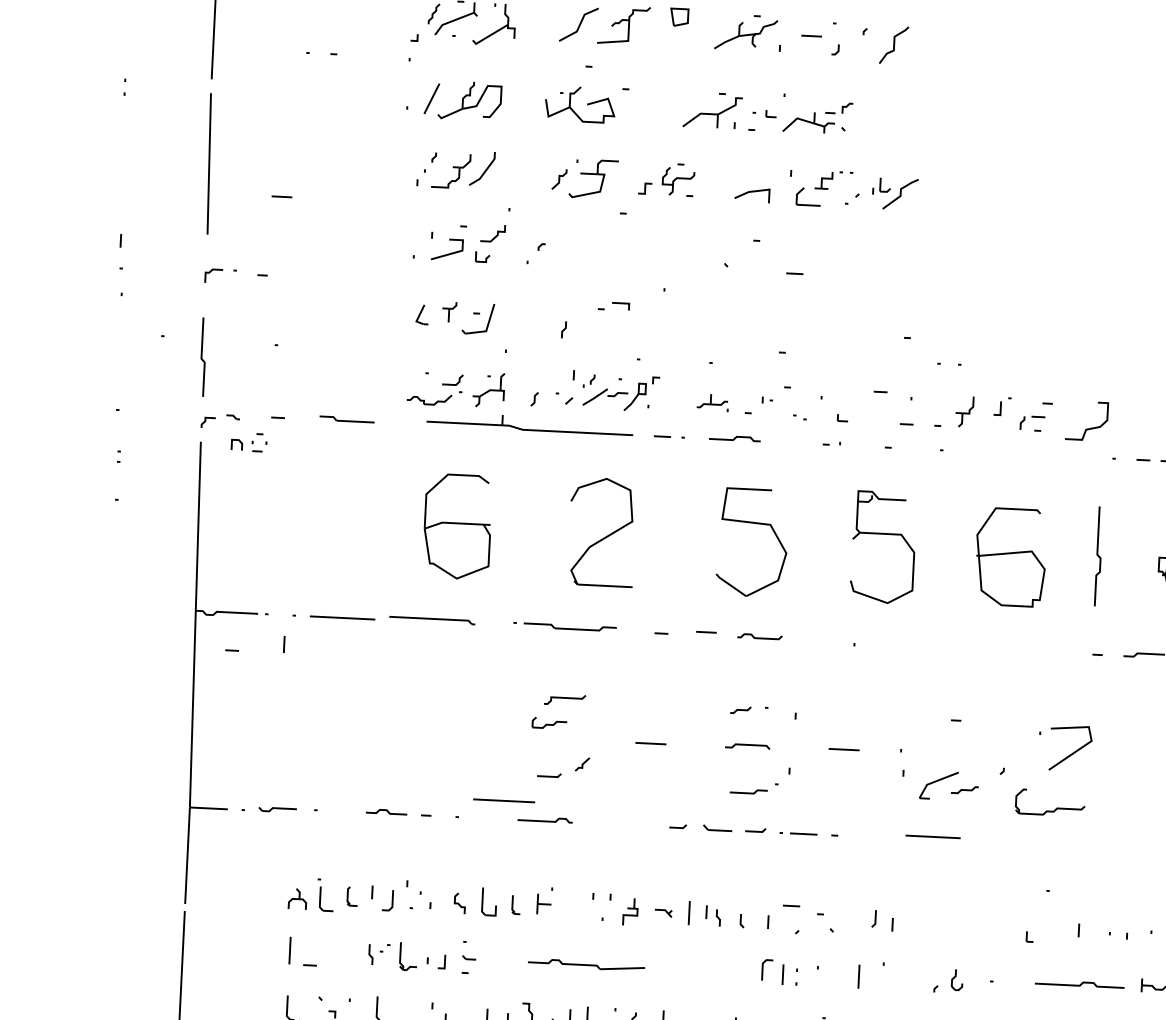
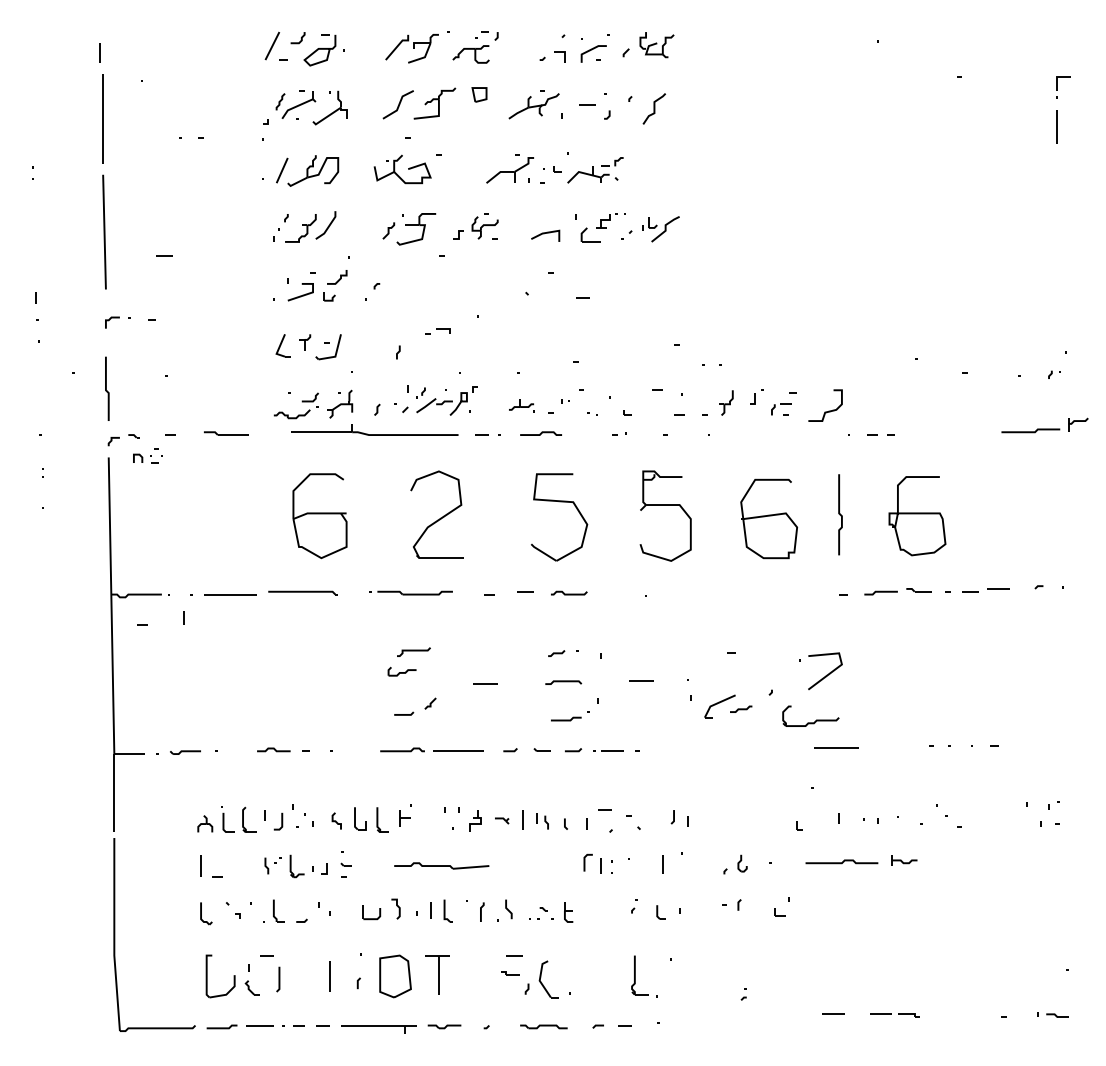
part: (421, 314) -> (282, 345), size x1.43
line: (504, 799) -> (458, 750), moved
part: (716, 827) -> (541, 749), size x0.71
line: (933, 835) -> (836, 747), moved
part: (352, 896) -> (249, 819), size x1.67
part: (516, 904) -> (382, 819), size x1.67

